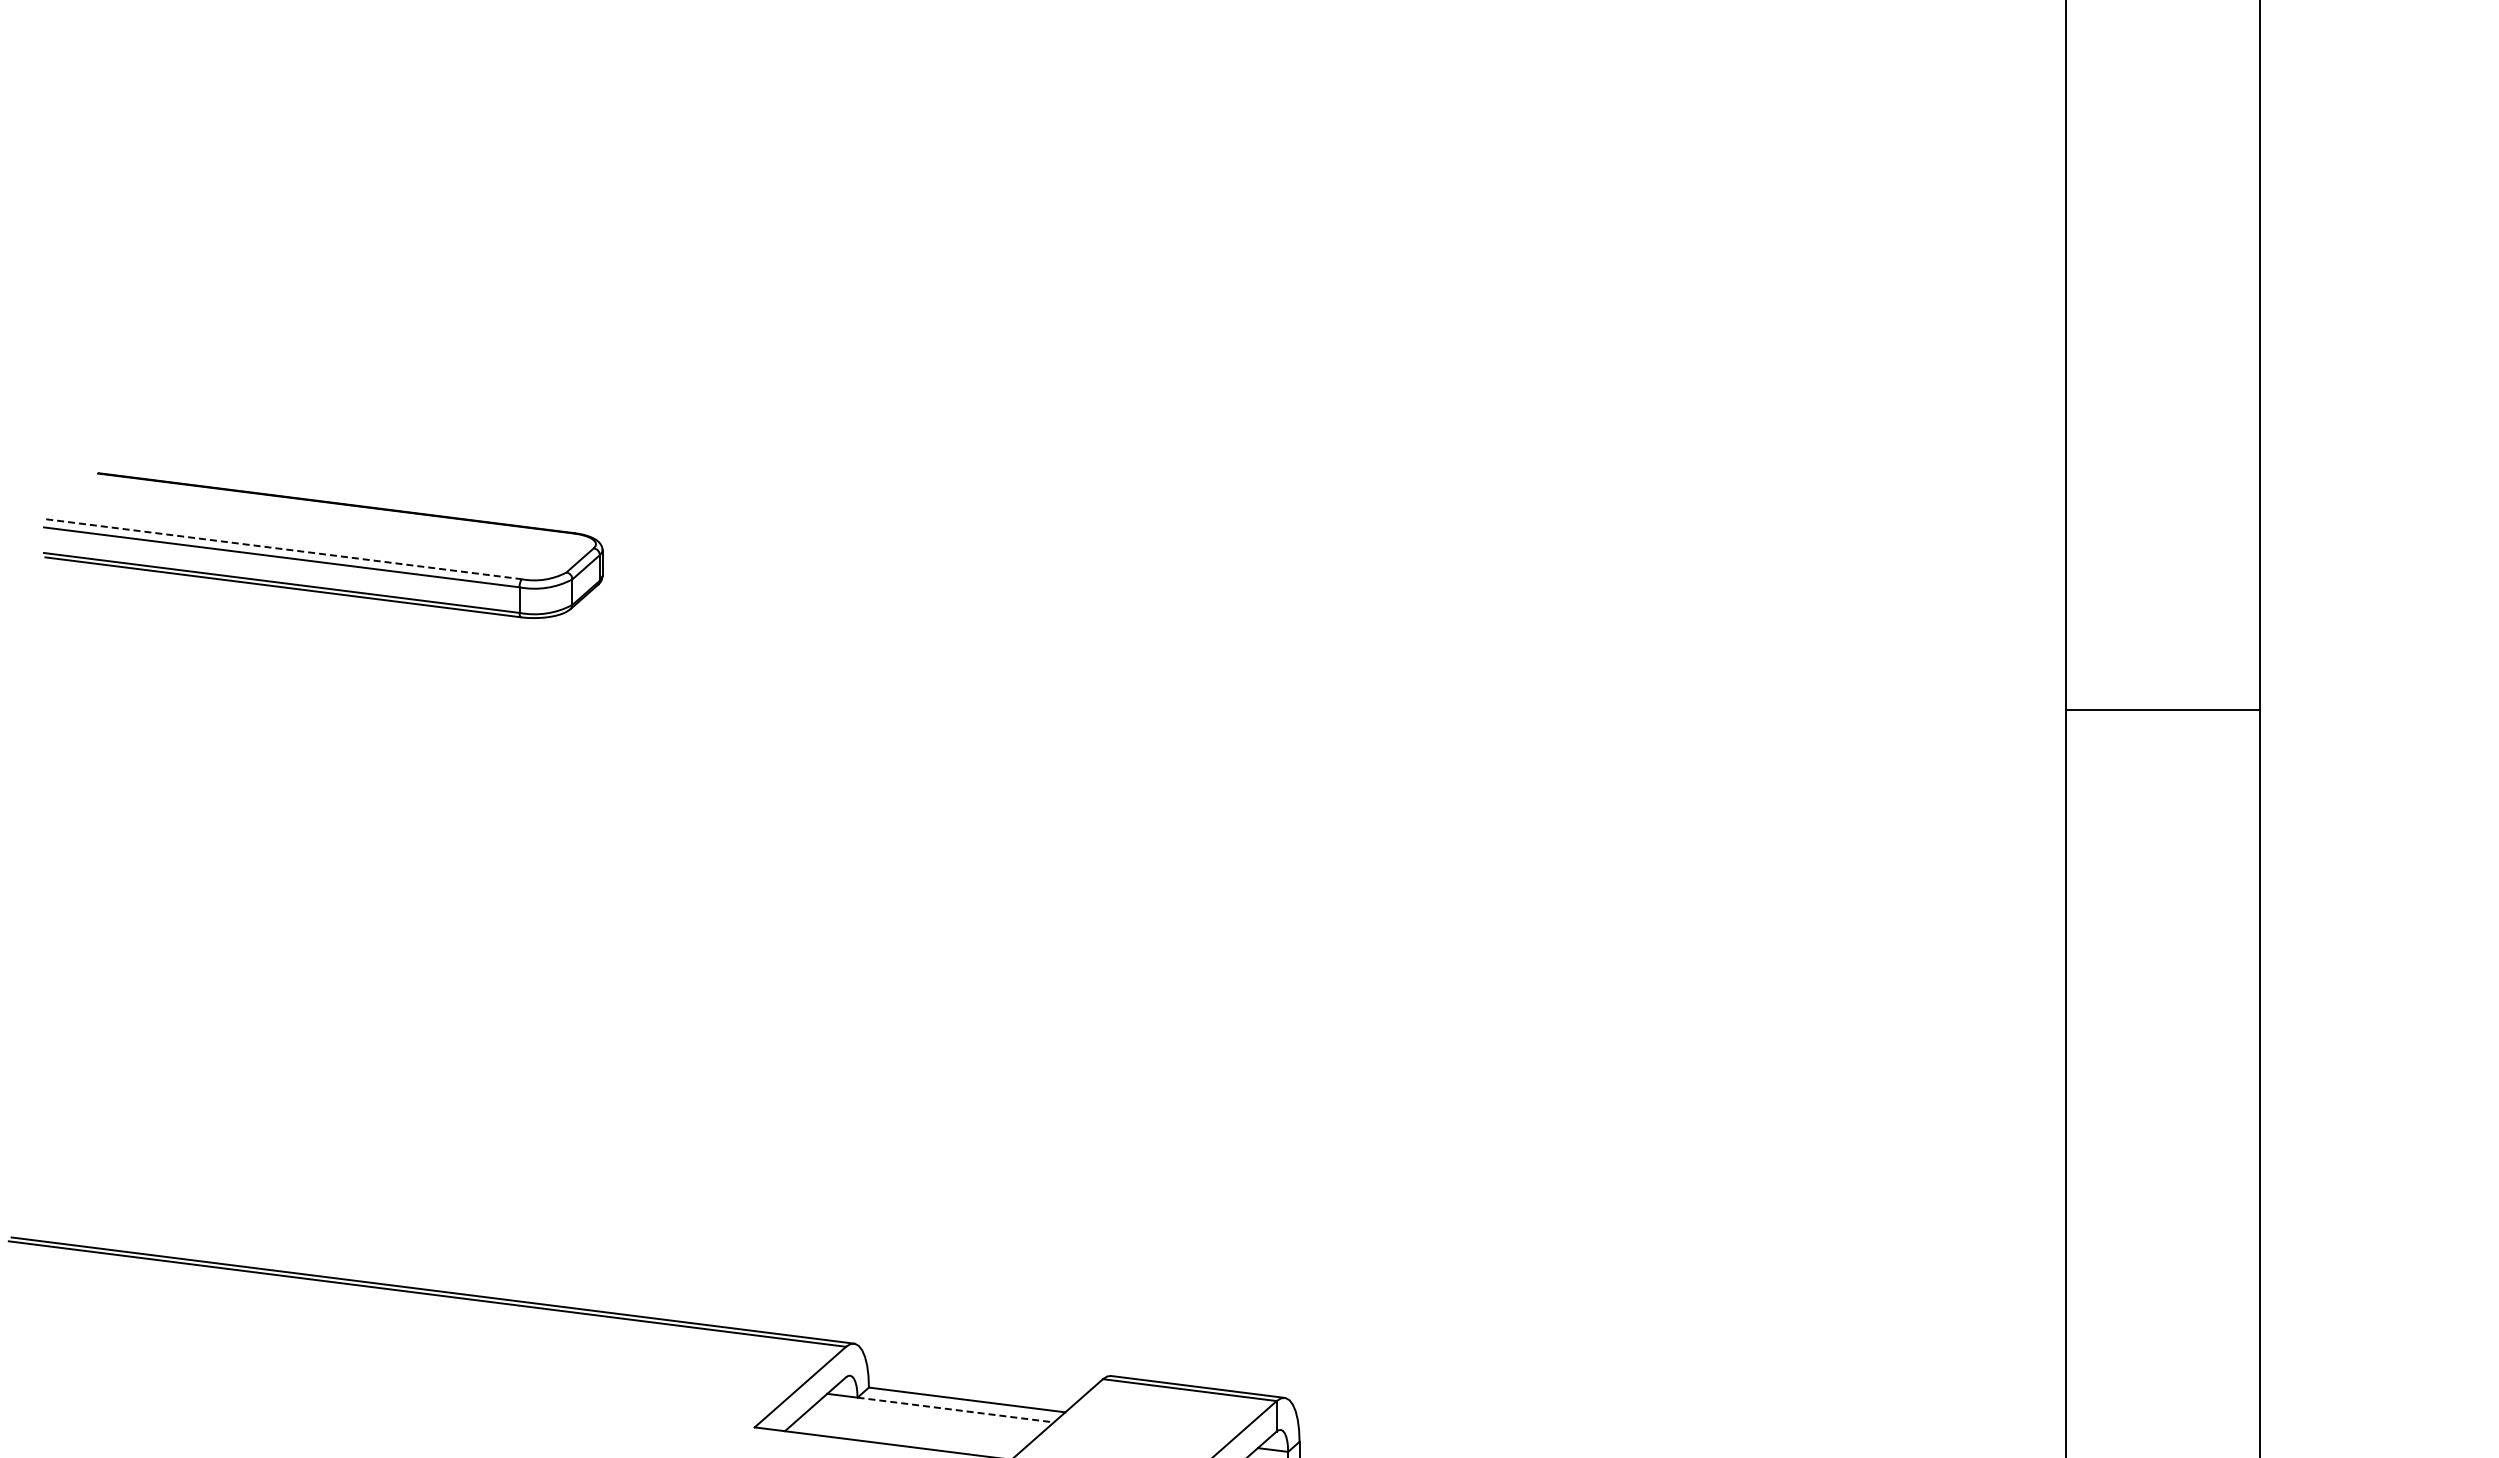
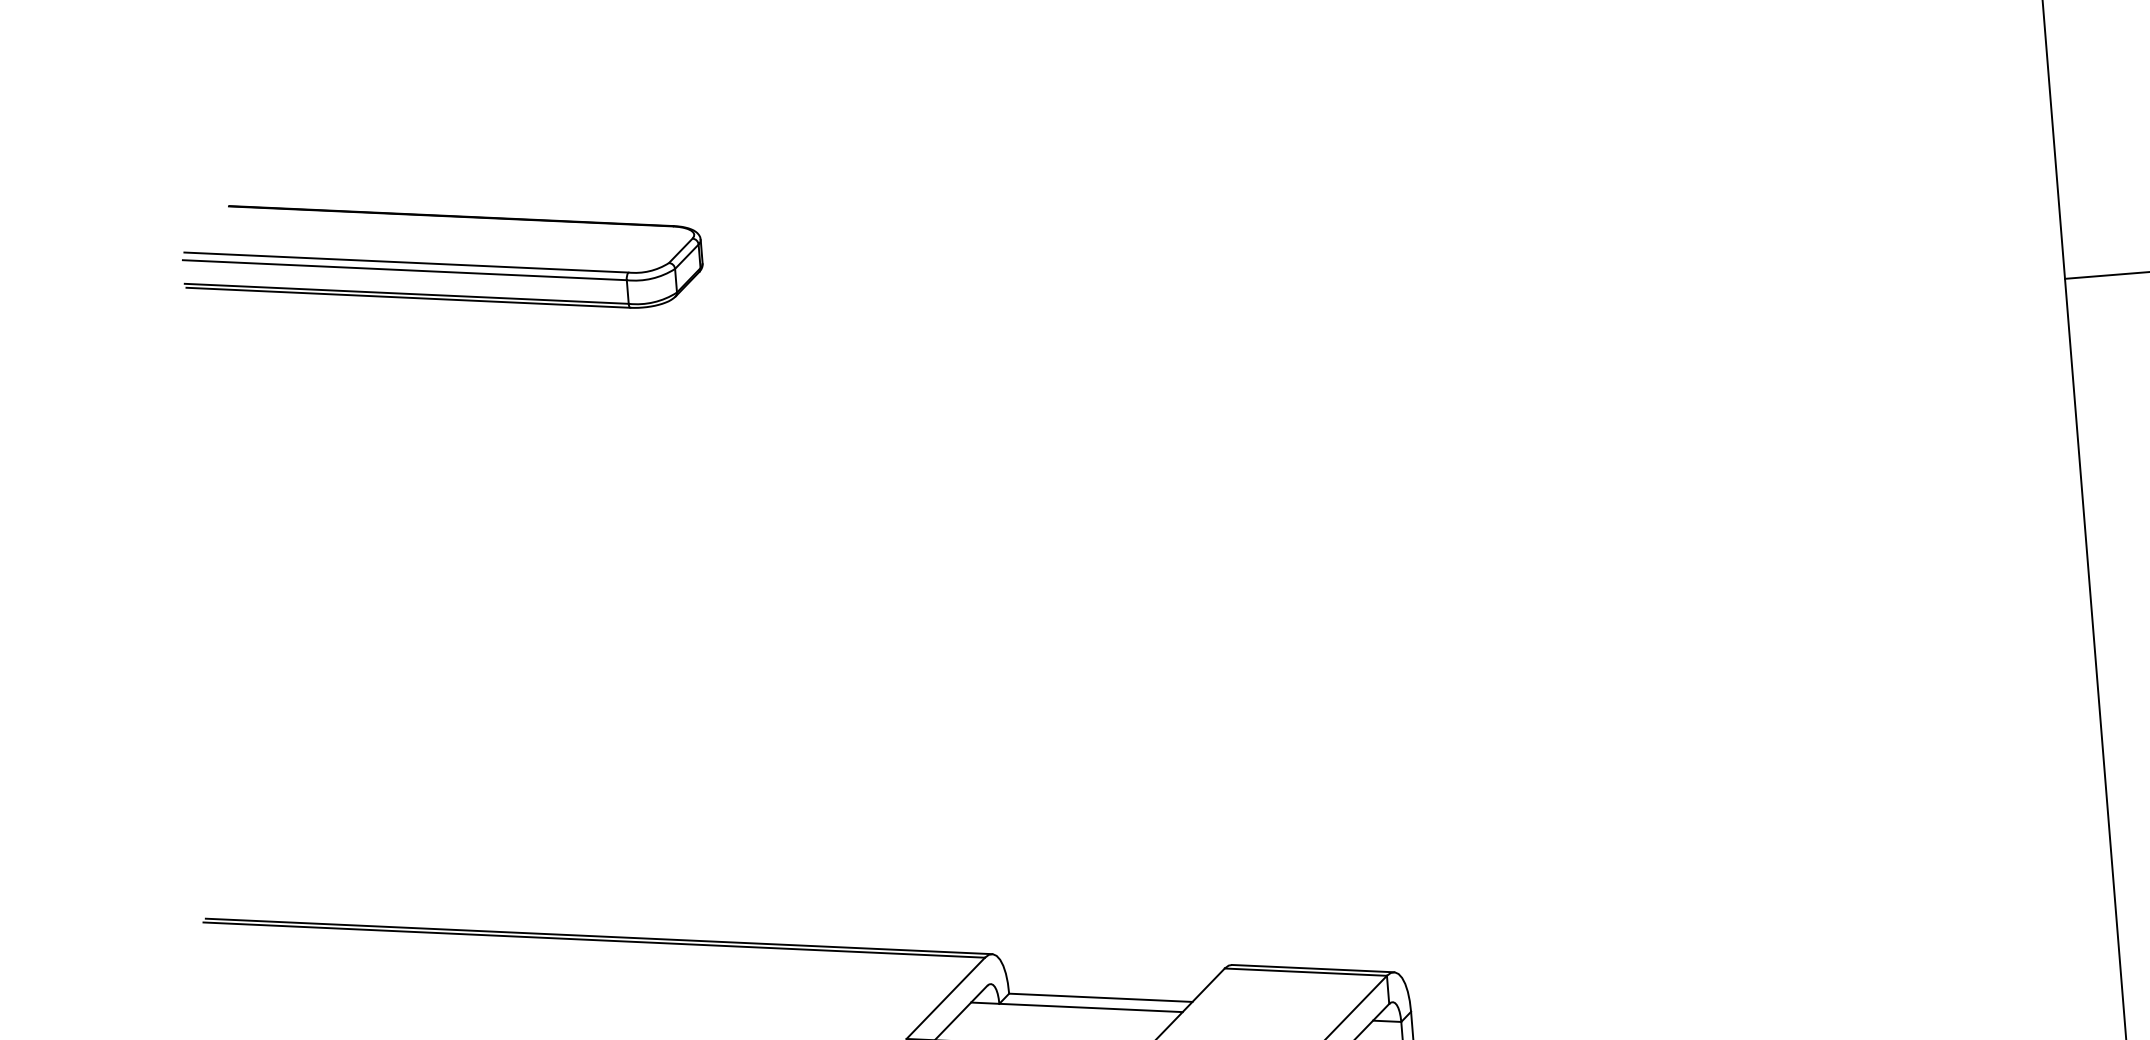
line: (284, 549) -> (406, 262), dashed -> solid
line: (955, 1410) -> (1090, 1008), dashed -> solid

